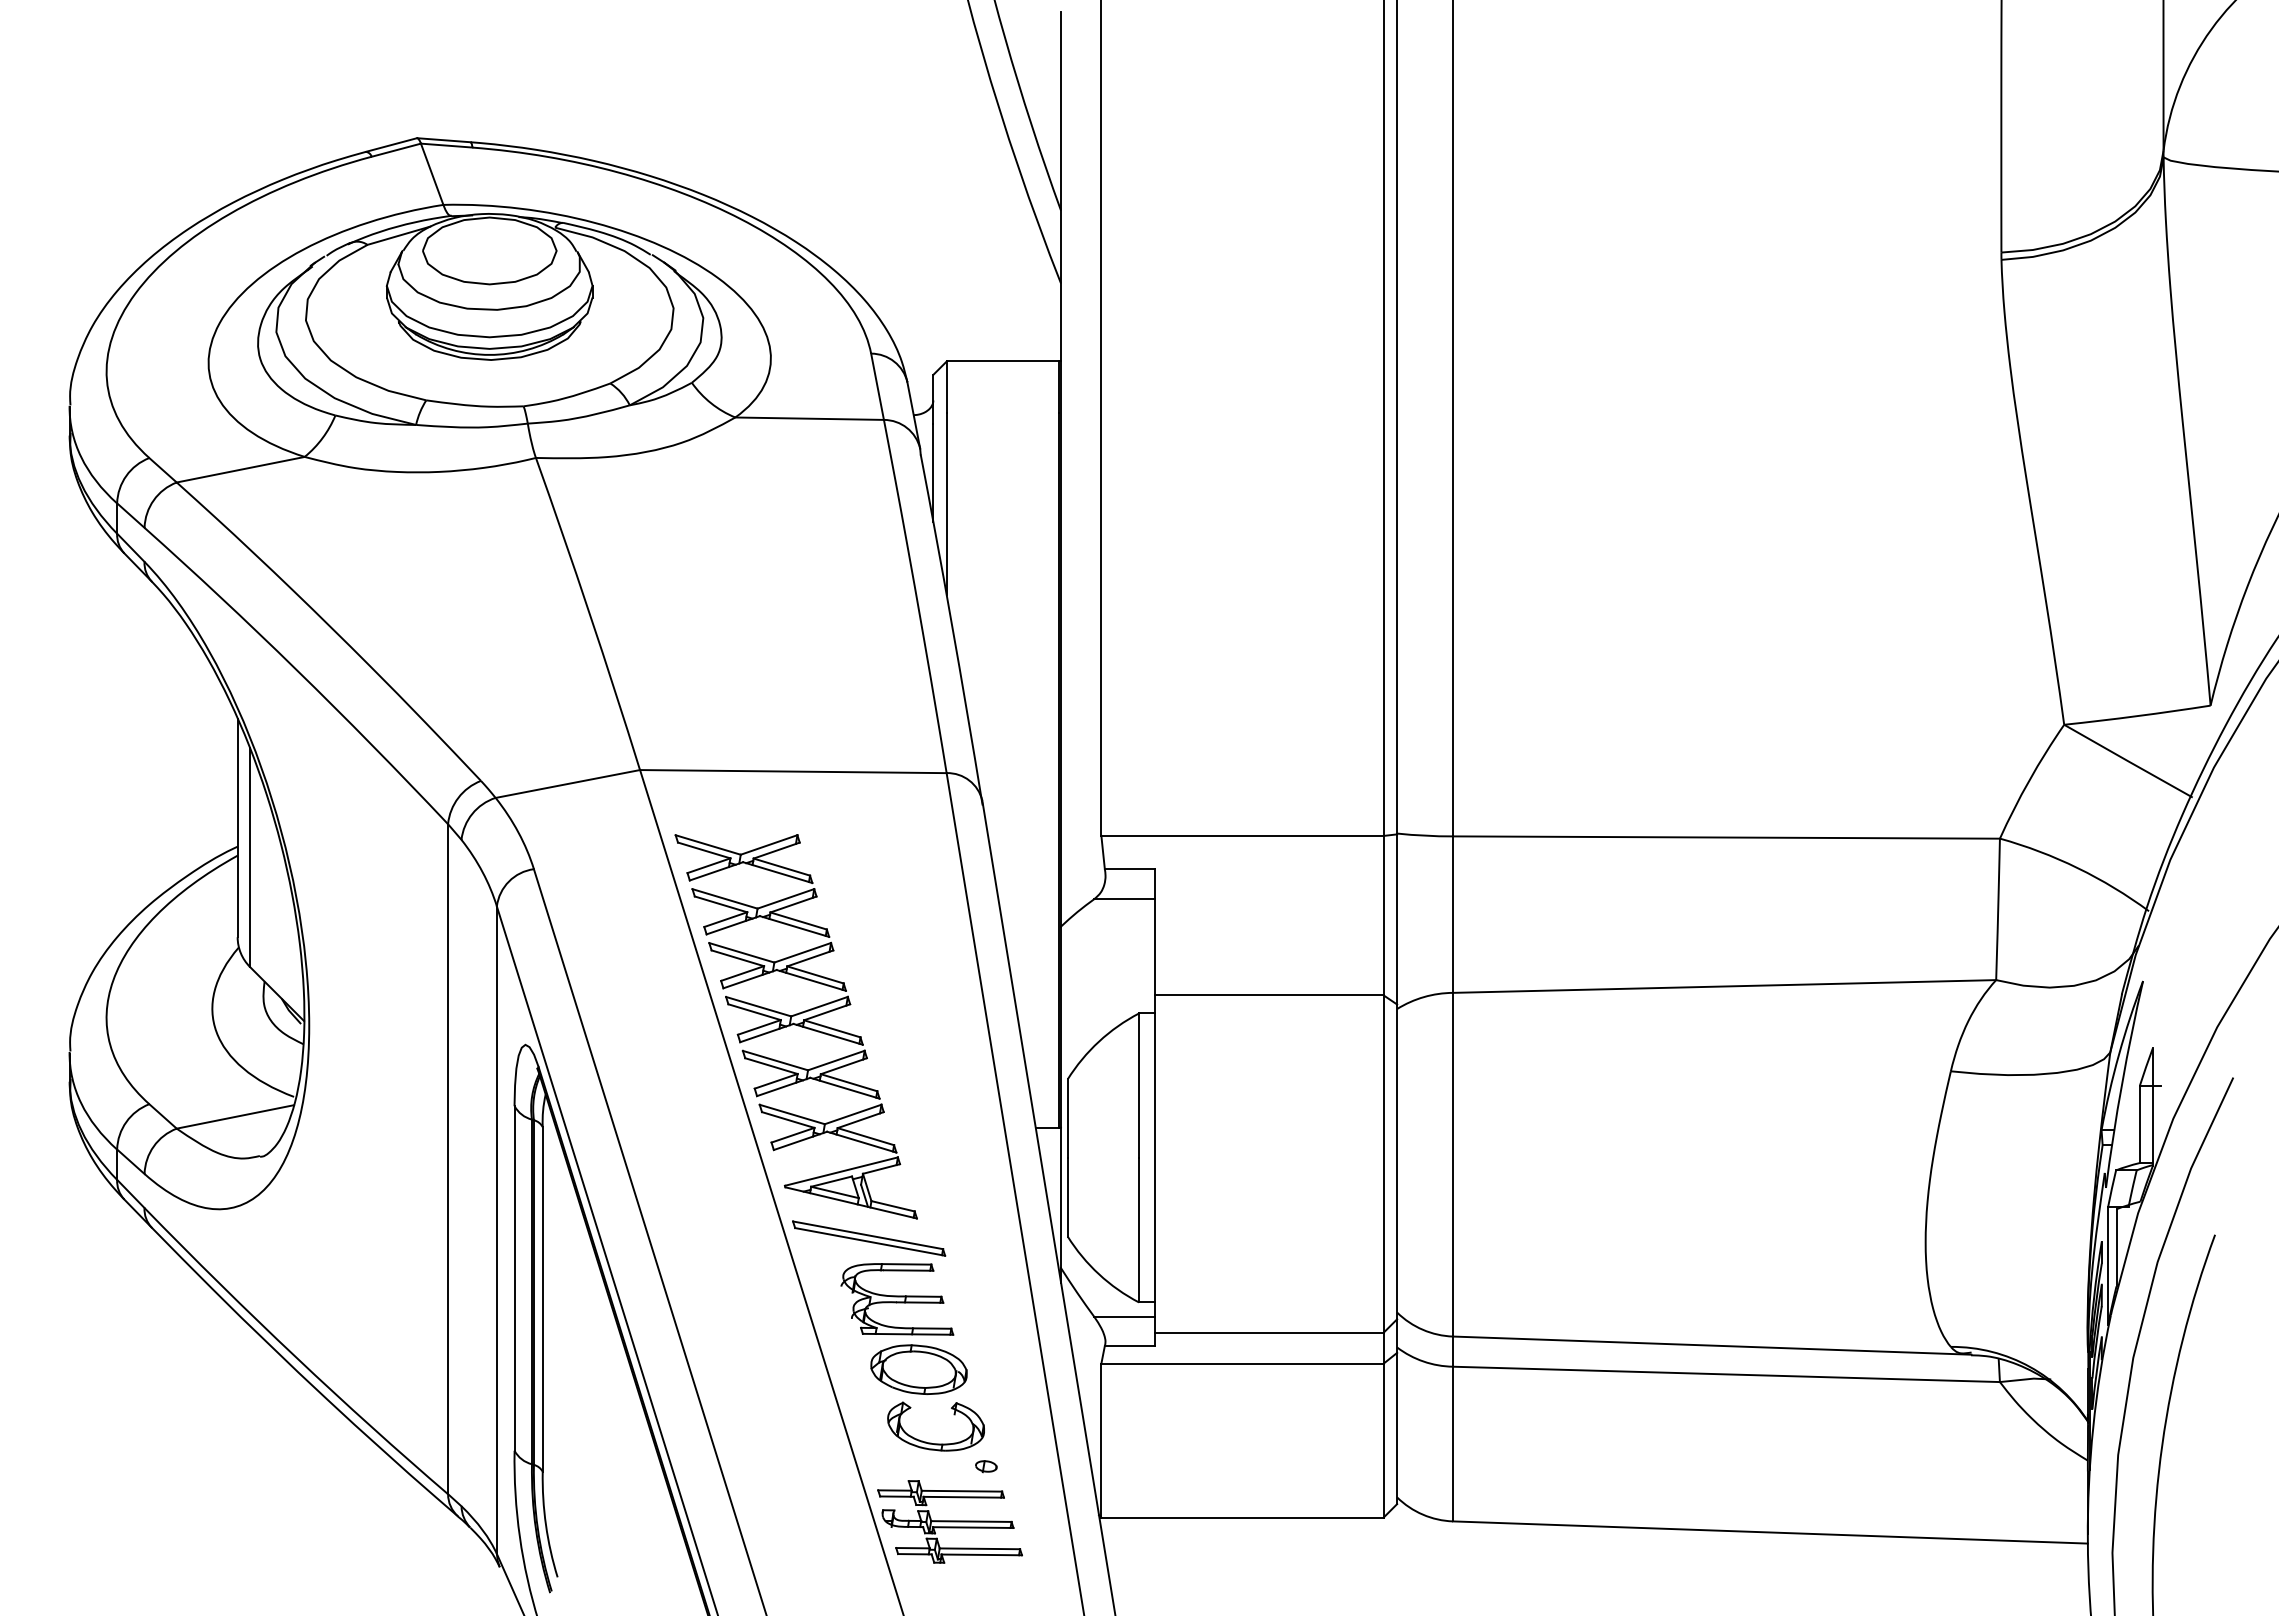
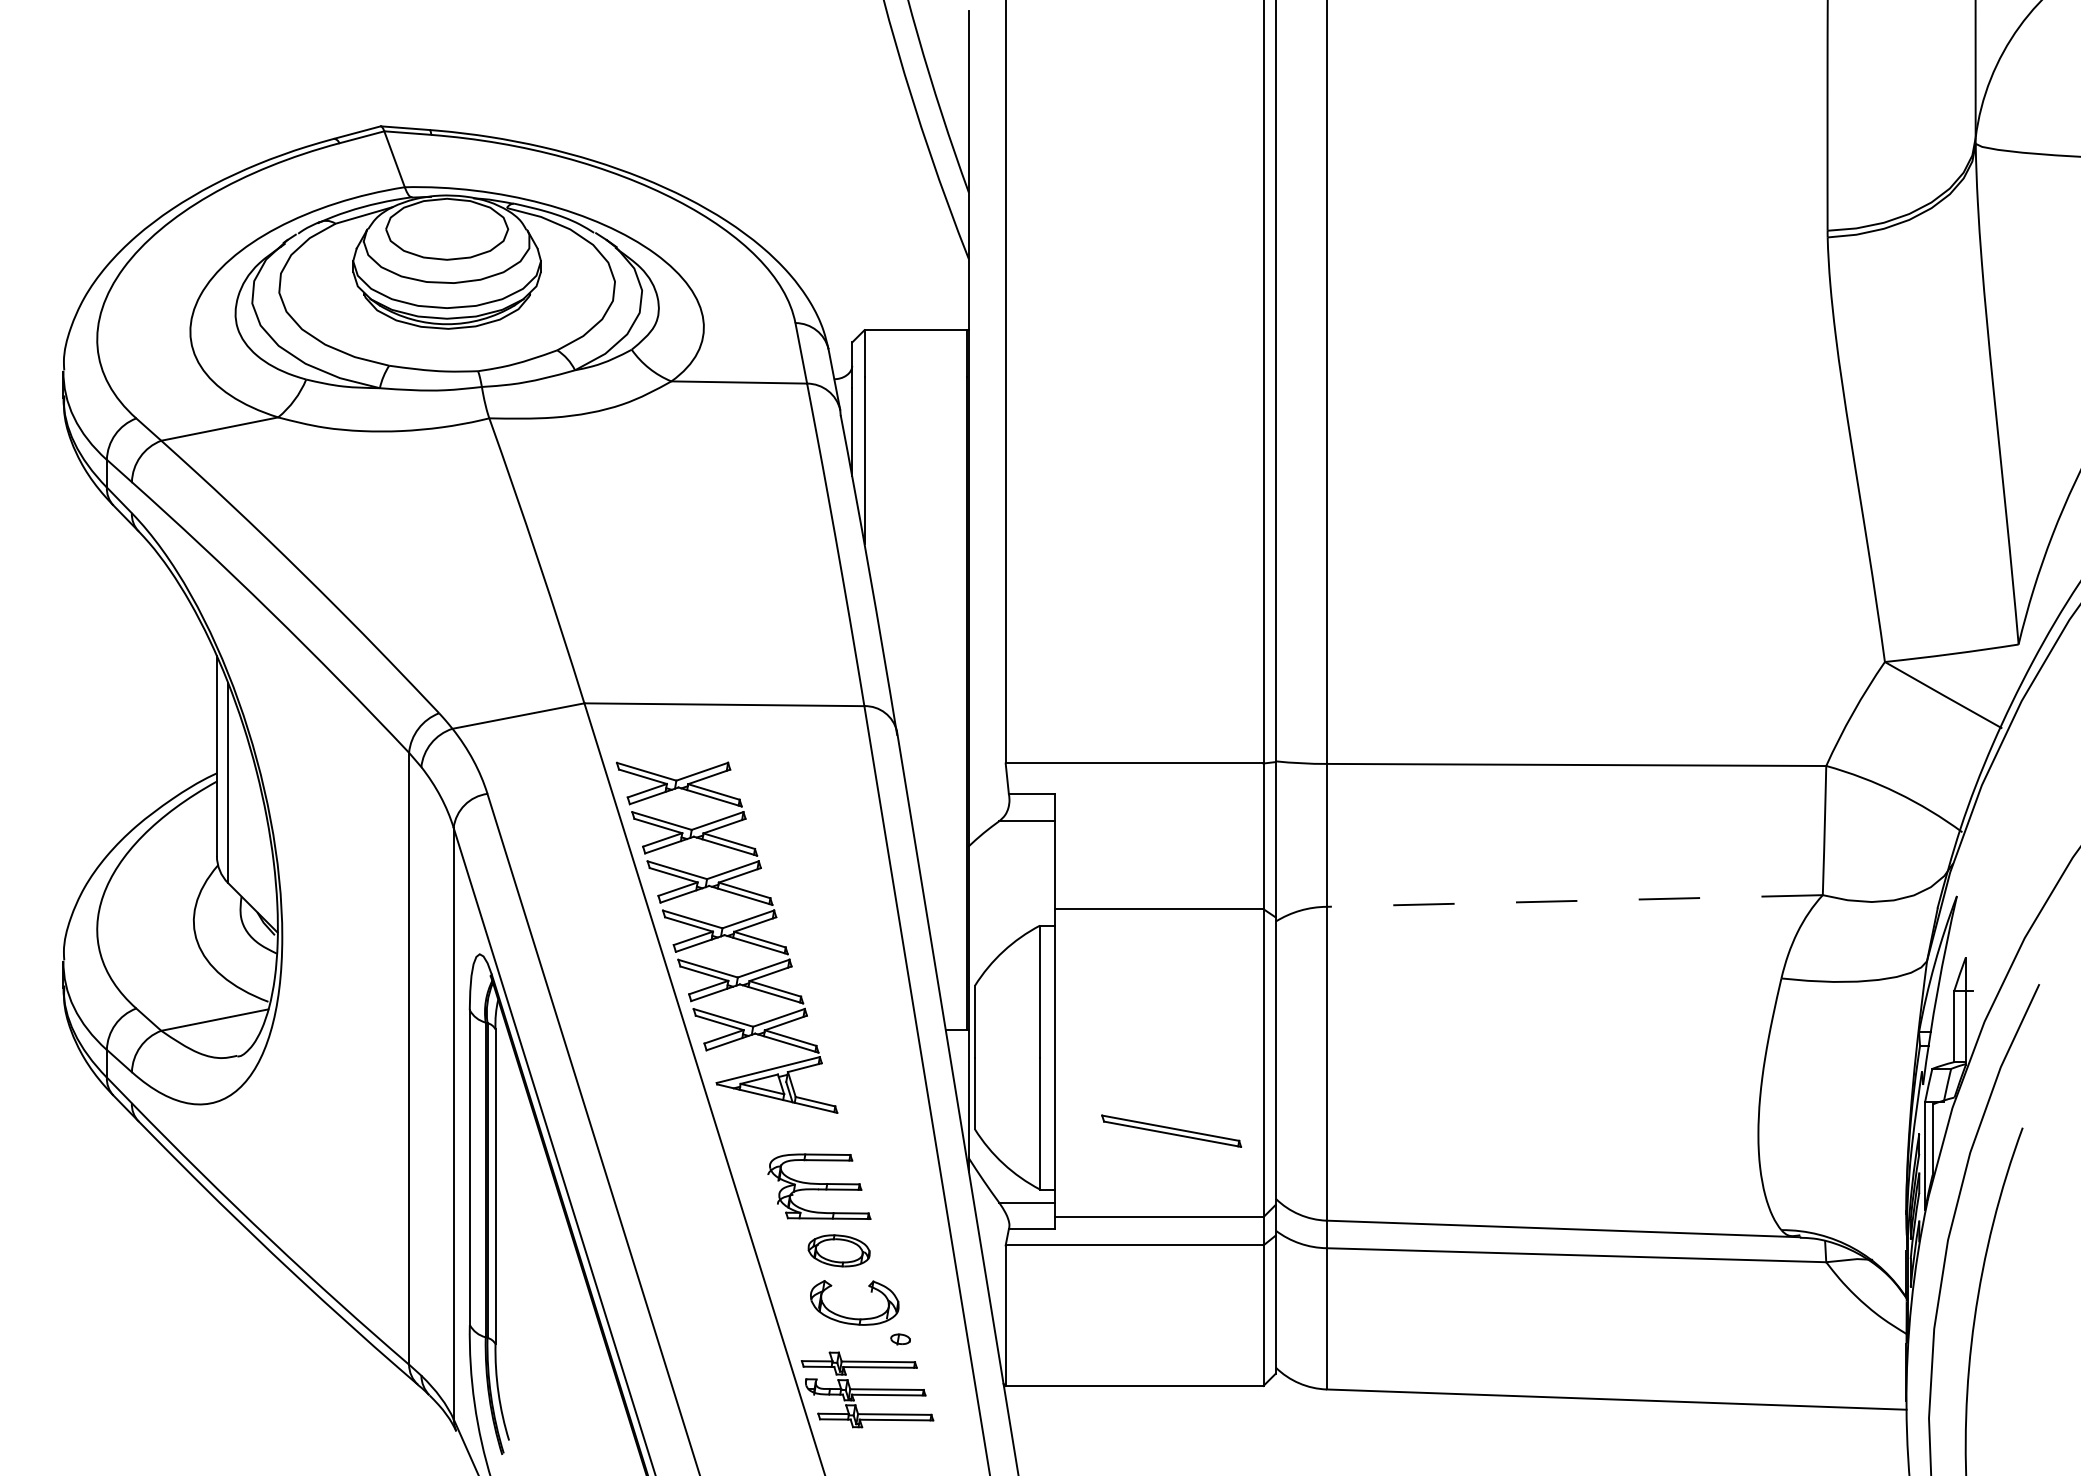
line: (1724, 986) -> (1574, 901), solid -> dashed
part: (869, 1238) -> (1172, 1131), moved
part: (918, 1369) -> (838, 1250), size x0.7

